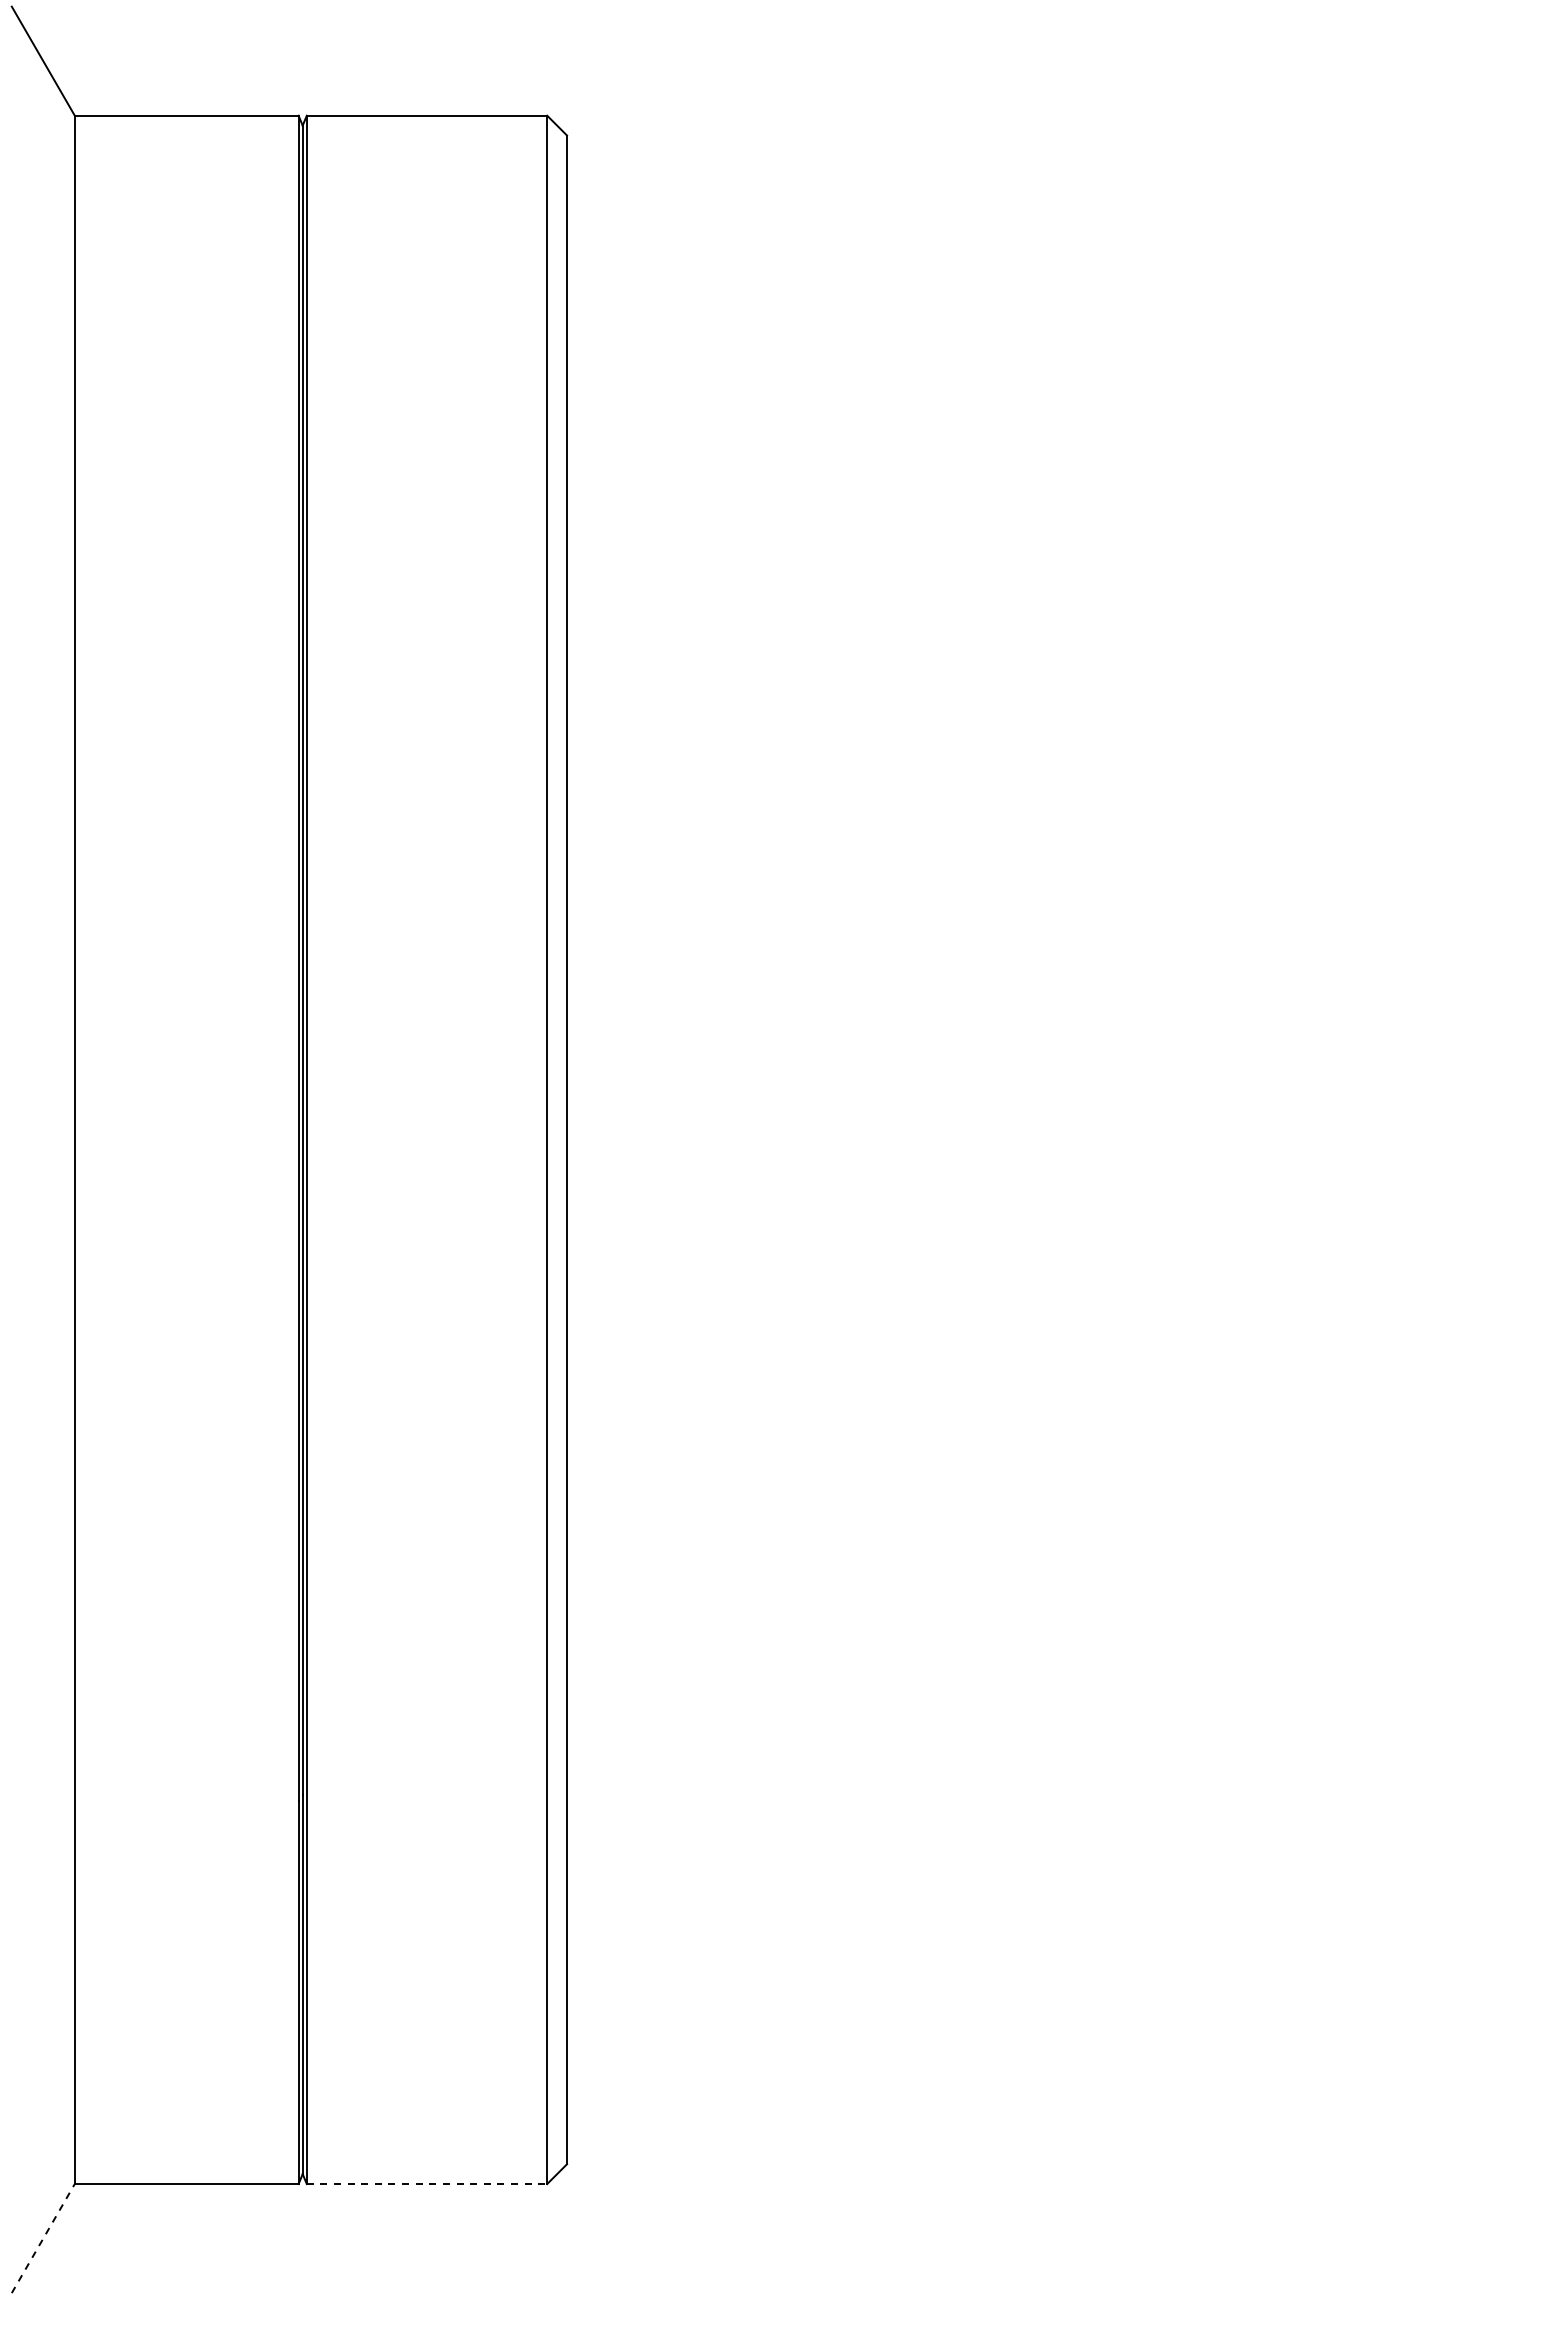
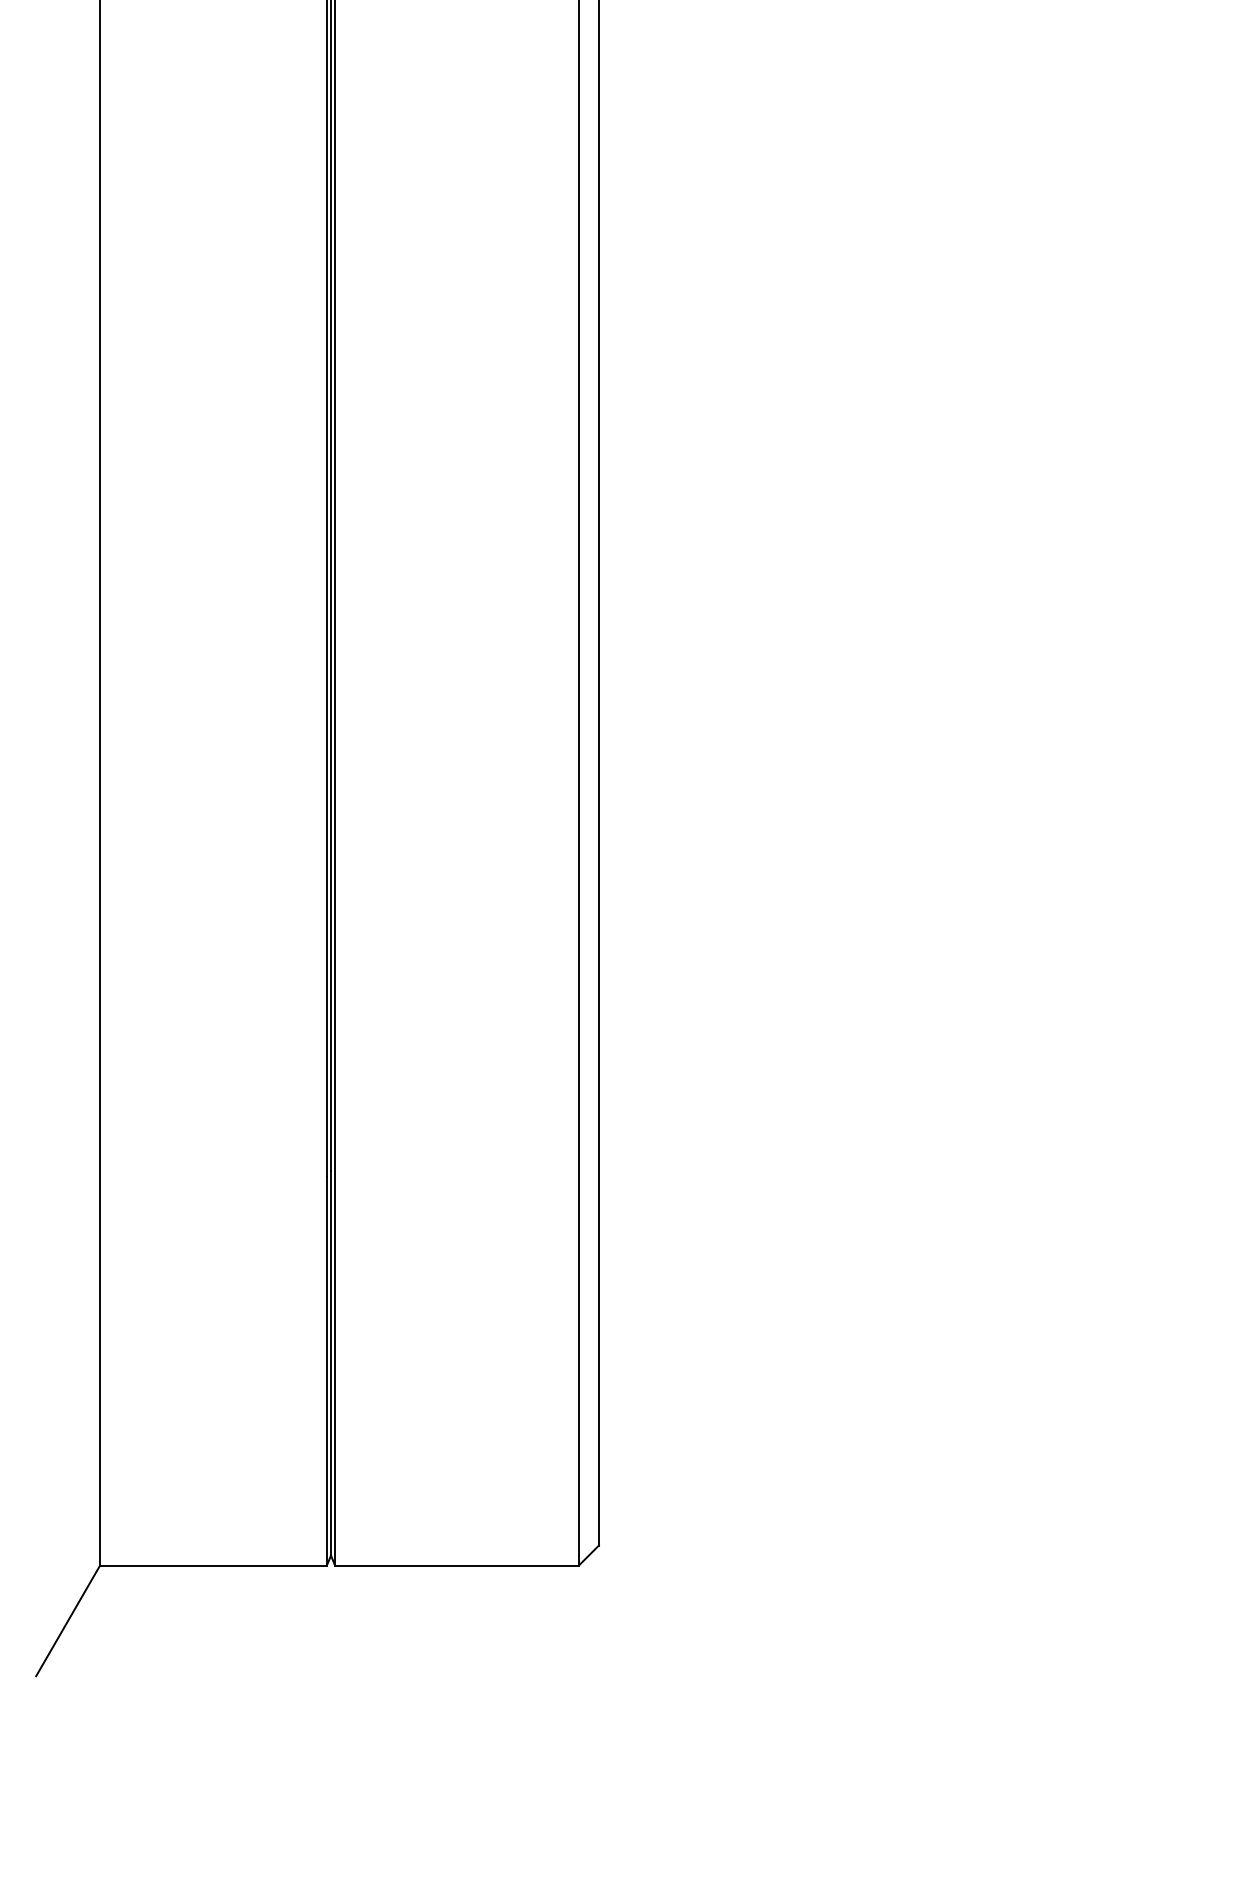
line: (427, 2184) -> (457, 1566), dashed -> solid
line: (43, 2238) -> (68, 1620), dashed -> solid

